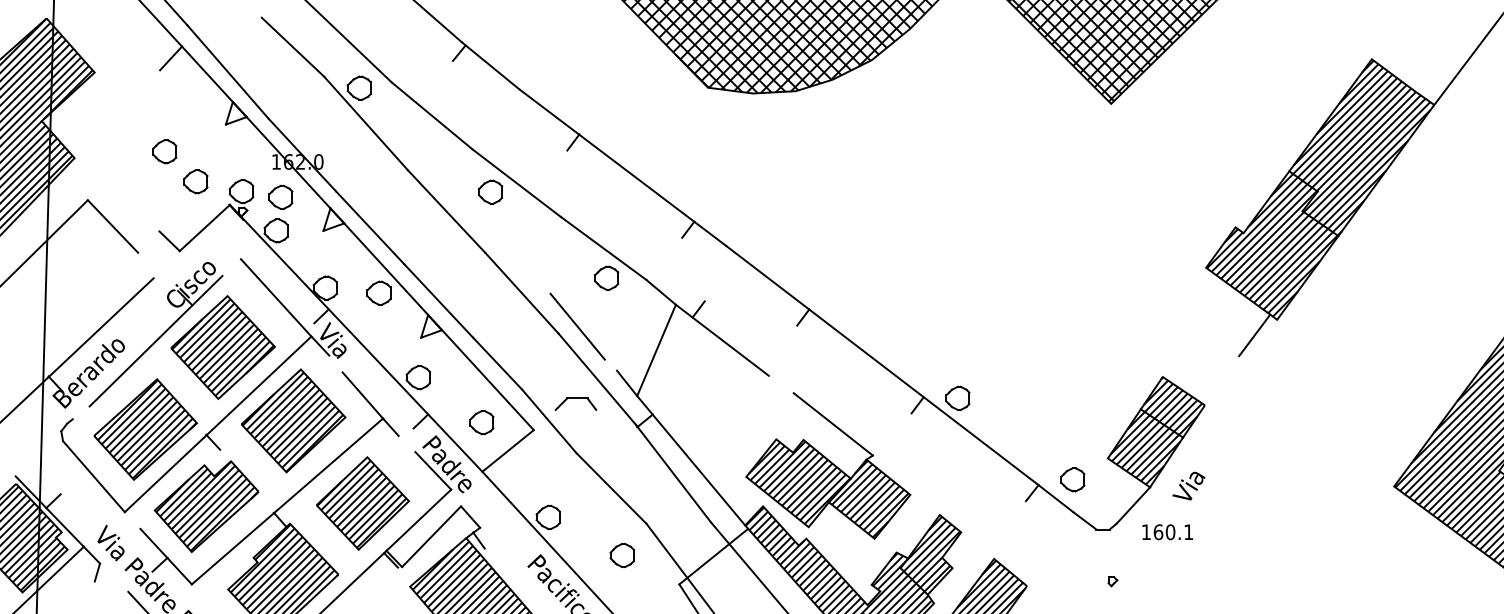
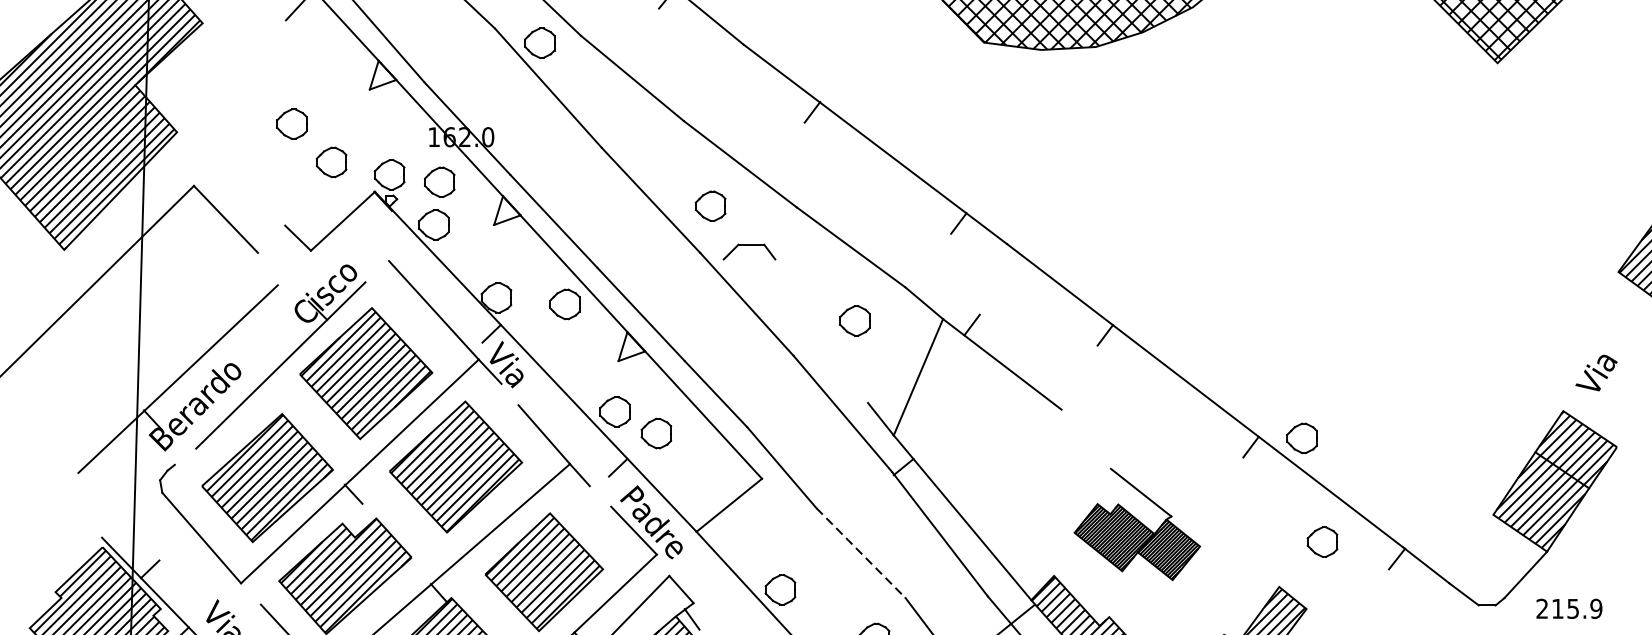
part: (490, 191) -> (710, 205), moved
part: (606, 277) -> (854, 320), moved
line: (577, 326) -> (817, 346), removed
part: (575, 403) -> (748, 251), moved
part: (481, 422) -> (655, 433), moved
part: (828, 465) -> (1137, 523), size x0.6
part: (1072, 479) -> (1322, 541), moved
text: (1188, 485) -> (1596, 372), moved
line: (611, 488) -> (861, 553), solid -> dashed
text: (1167, 532) -> (1569, 609), 160.1 -> 215.9

